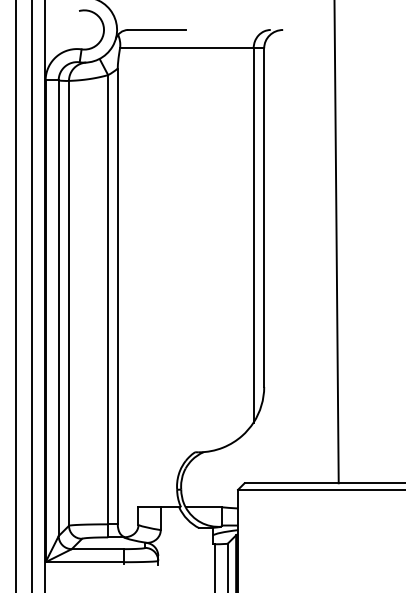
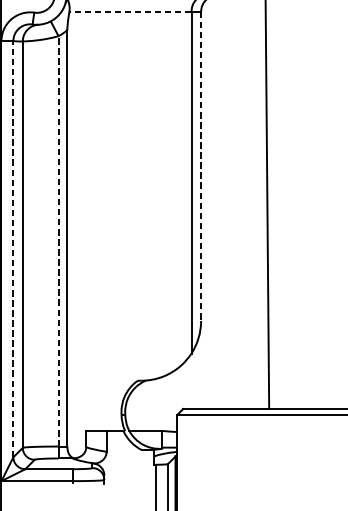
line: (186, 48) -> (130, 11), solid -> dashed
line: (264, 218) -> (201, 167), solid -> dashed
line: (108, 299) -> (58, 241), solid -> dashed
line: (58, 308) -> (13, 249), solid -> dashed

